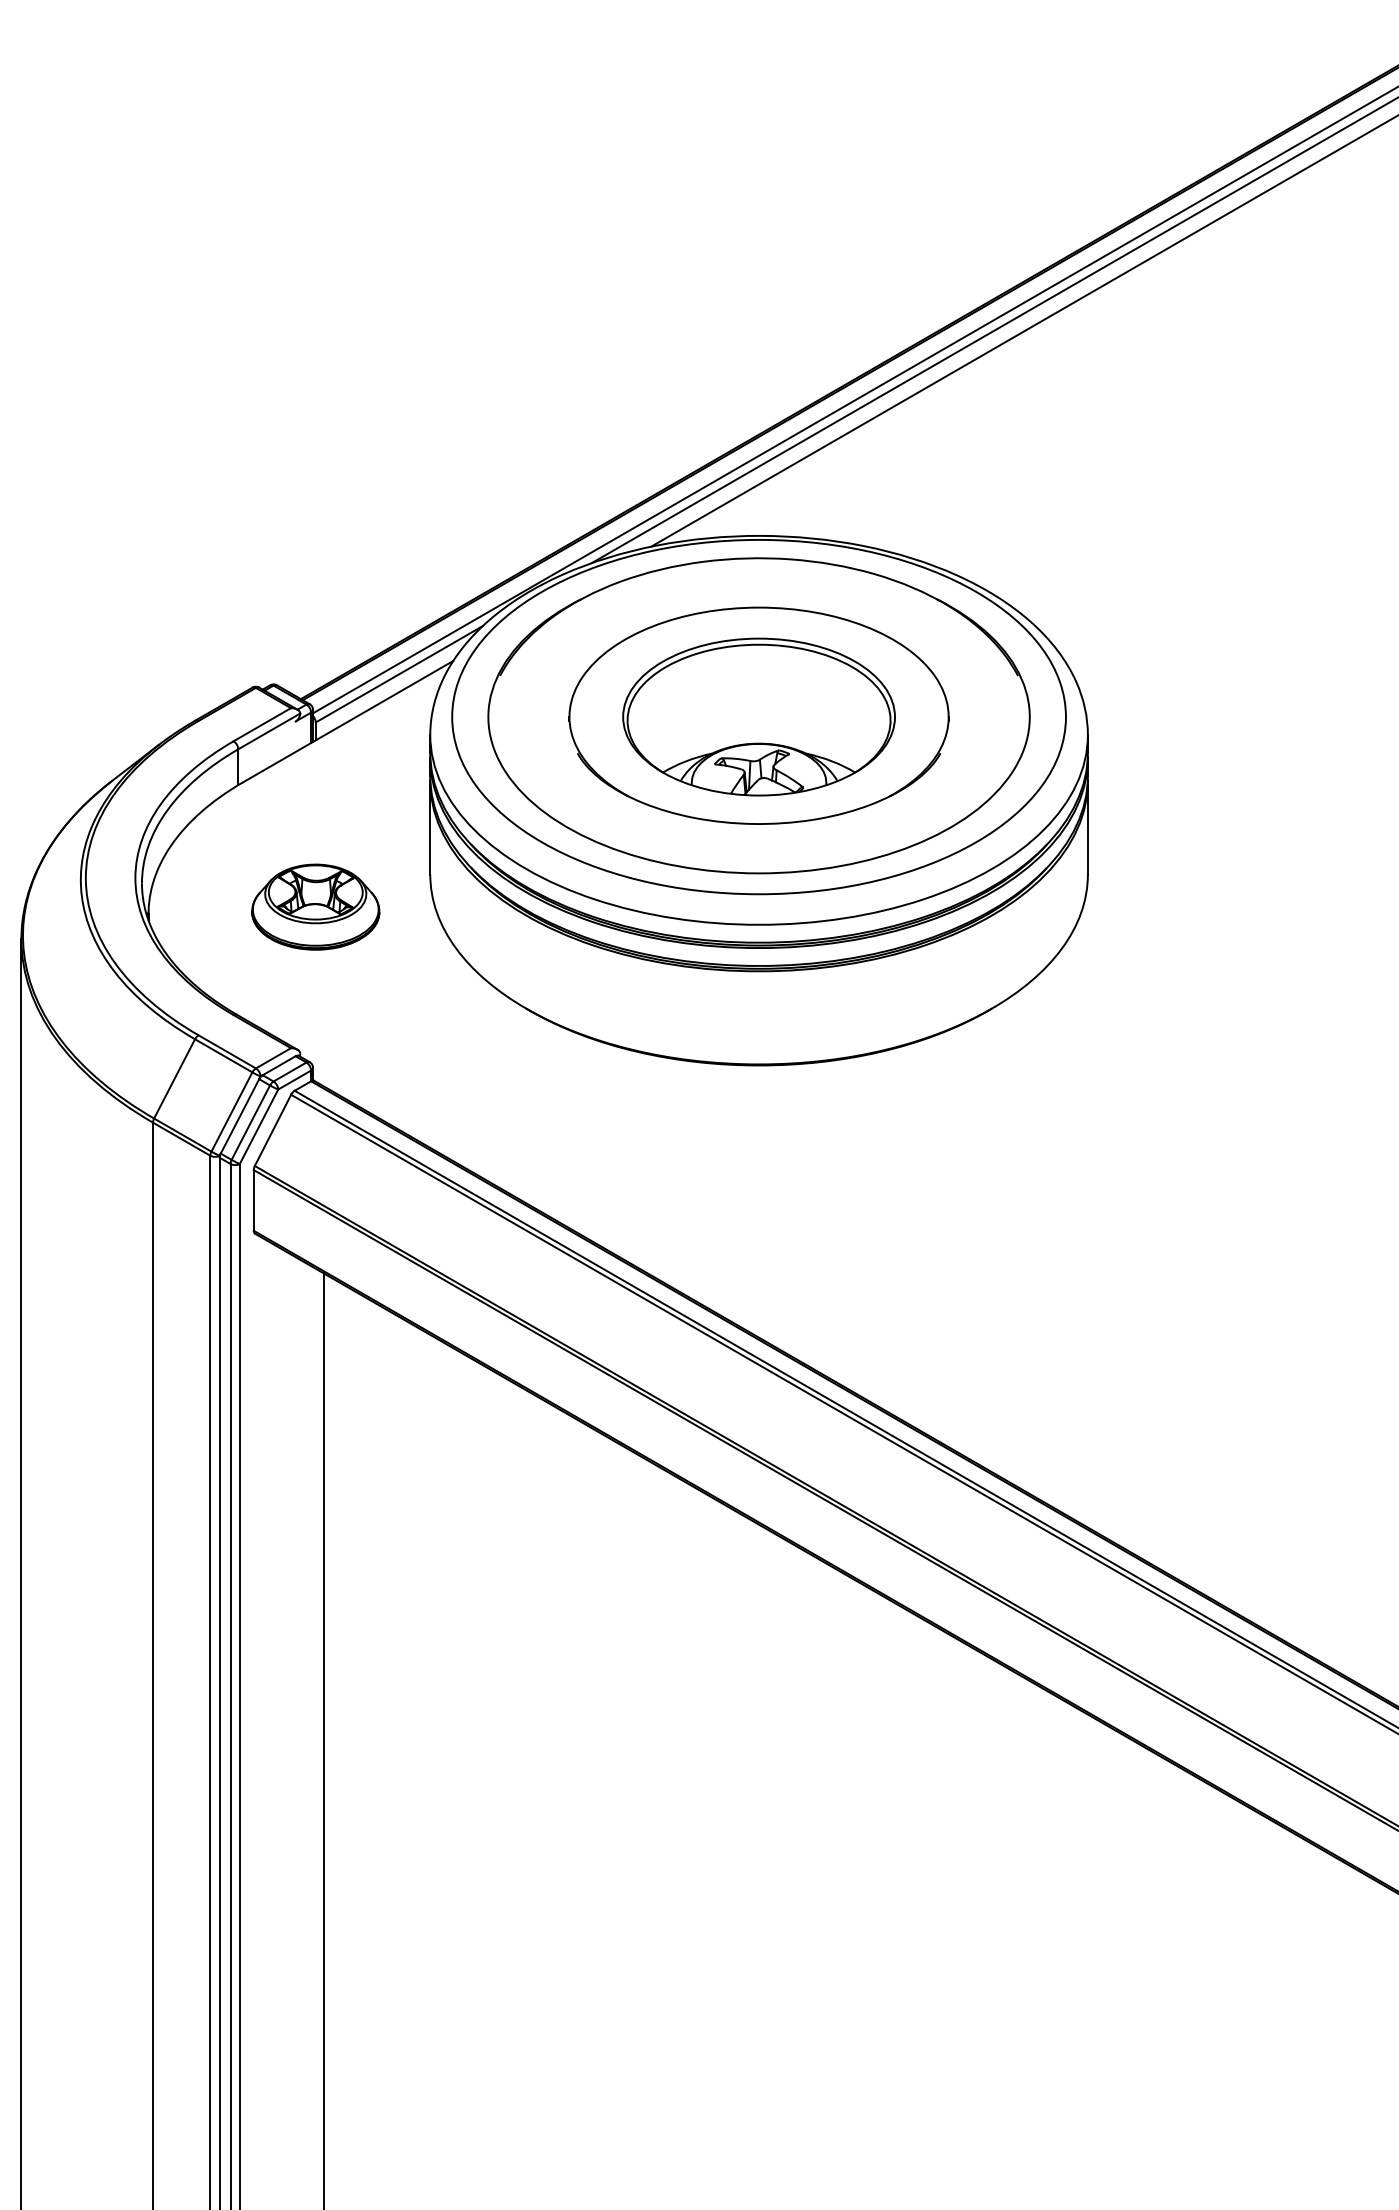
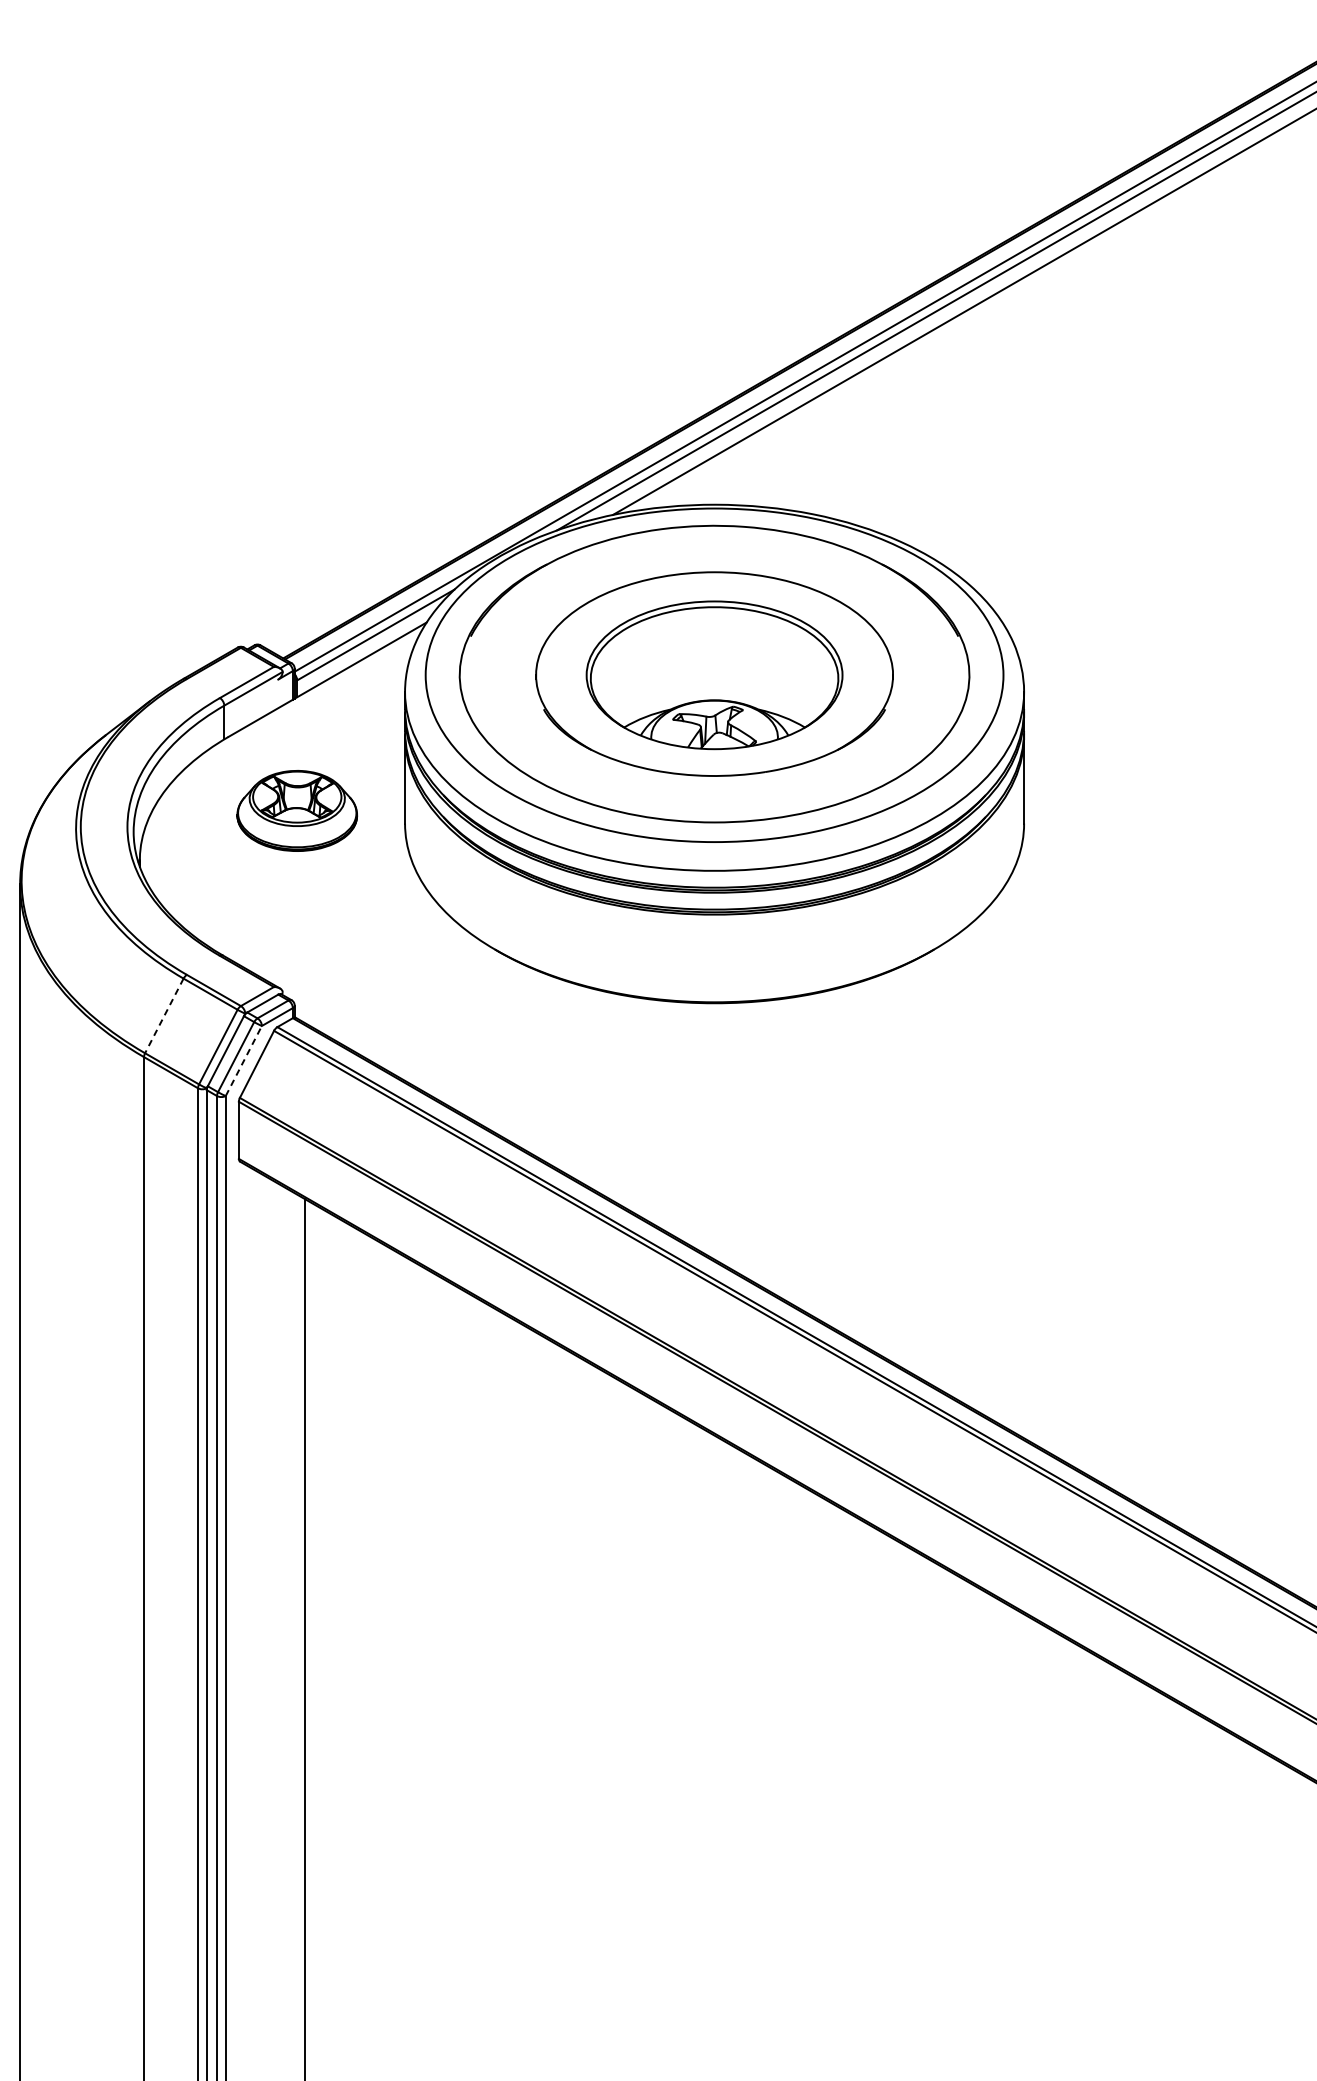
part: (315, 906) -> (297, 810), moved
line: (174, 1078) -> (164, 1015), solid -> dashed
line: (259, 1126) -> (244, 1060), solid -> dashed

